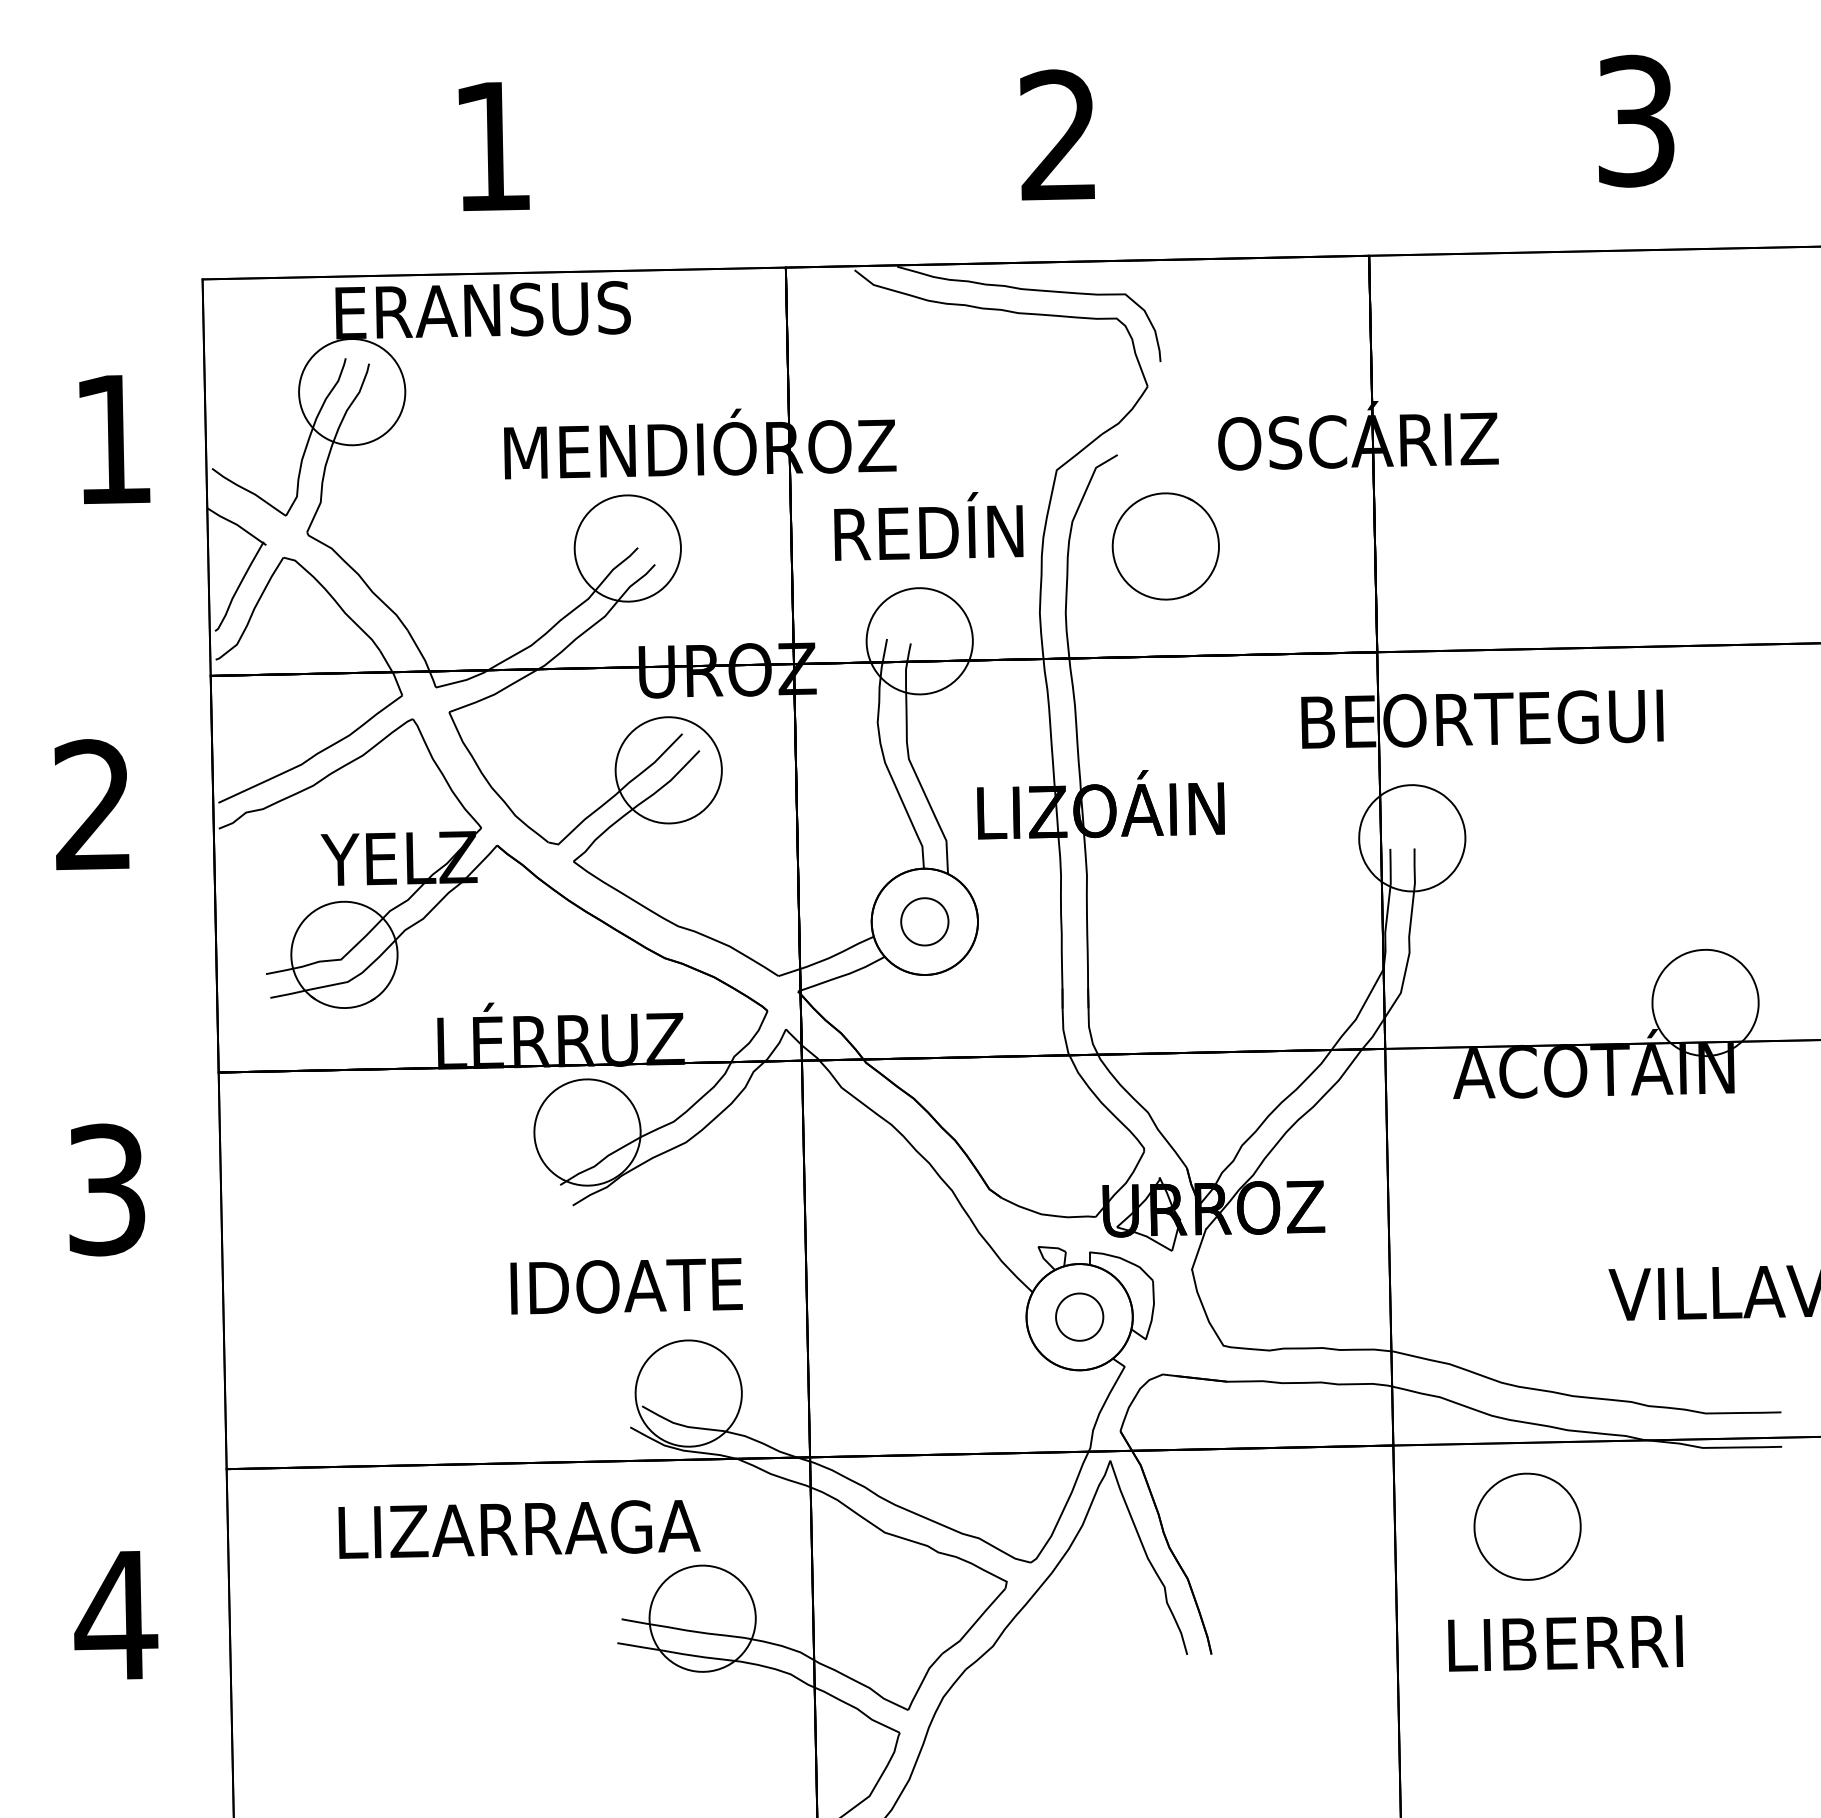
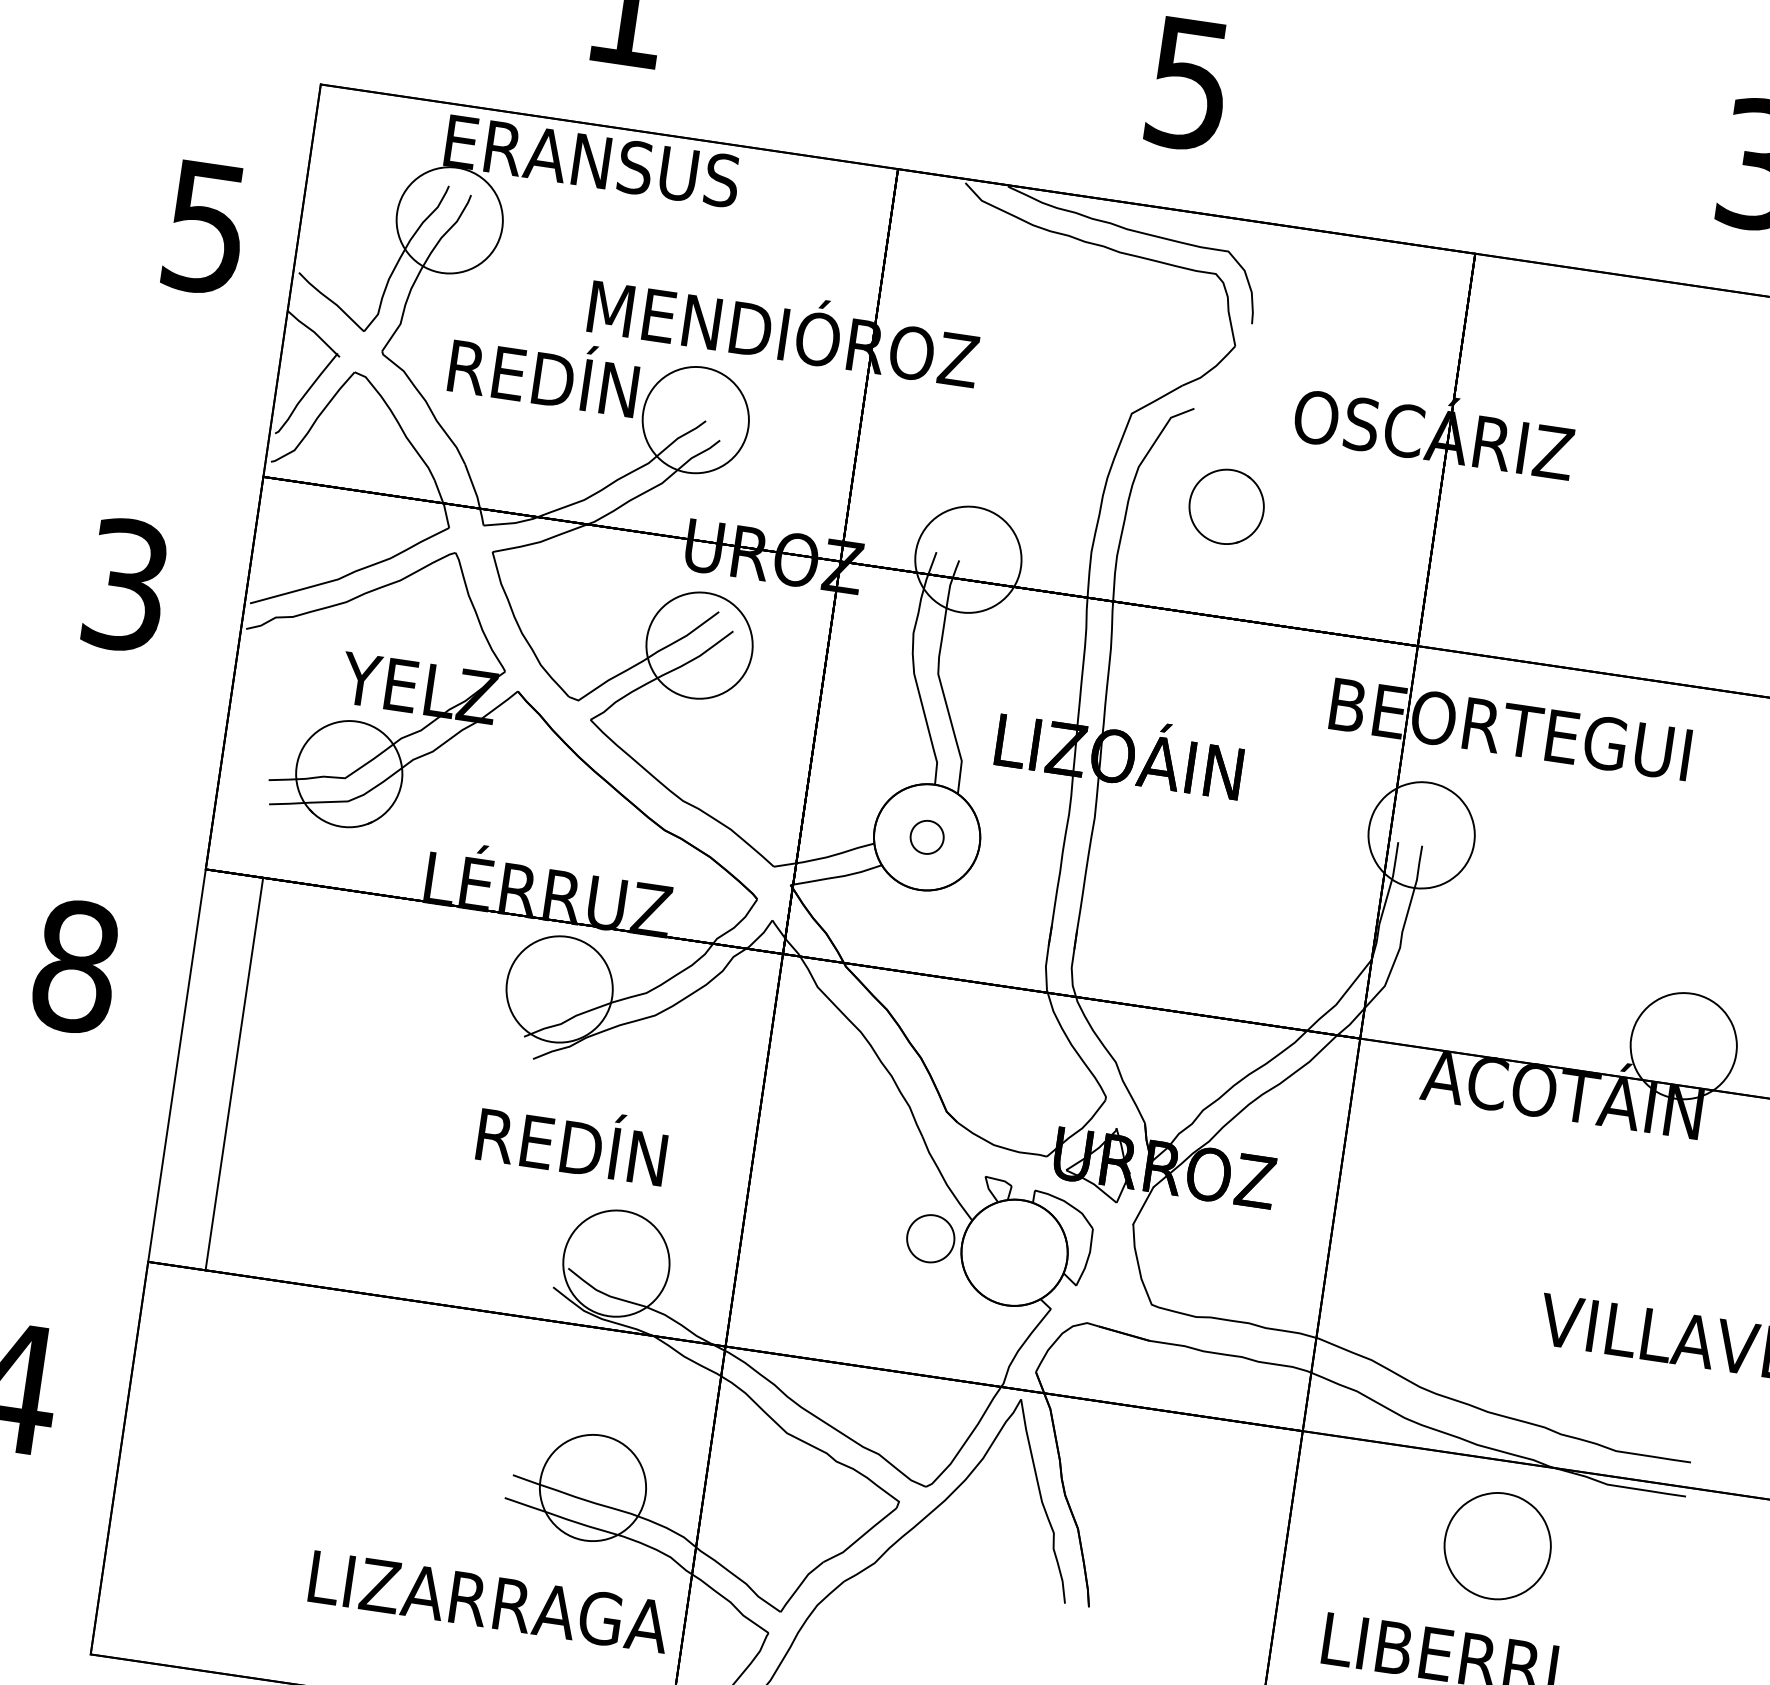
text: (1058, 135) -> (1188, 83), 2 -> 5
text: (113, 440) -> (206, 228), 1 -> 5
text: (928, 526) -> (544, 372), moved
part: (1165, 546) -> (1226, 506), size x0.7
text: (92, 805) -> (125, 585), 2 -> 3
part: (924, 921) -> (926, 836), size x0.7
text: (107, 1189) -> (76, 966), 3 -> 8
line: (222, 1270) -> (234, 1073), moved
text: (626, 1279) -> (573, 1140), IDOATE -> REDÍN
part: (1079, 1316) -> (930, 1238), moved
part: (1527, 1526) -> (1497, 1545), moved
text: (519, 1529) -> (489, 1602), moved

